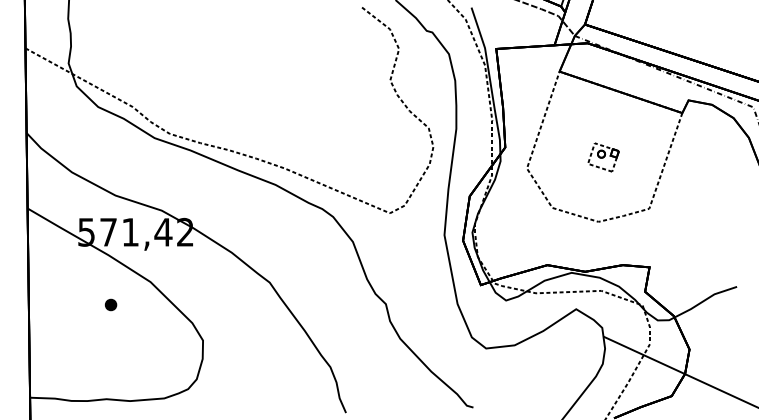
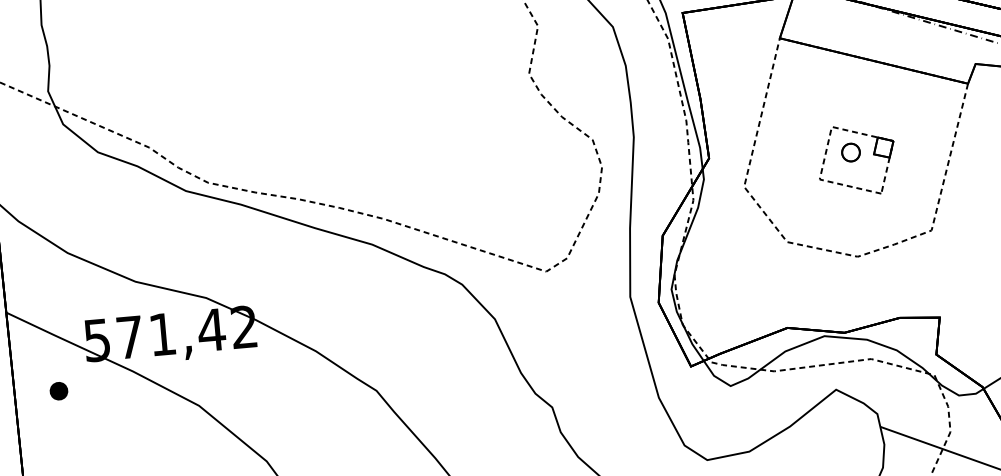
part: (603, 157) -> (856, 160), size x1.67
part: (110, 304) -> (58, 390), moved

